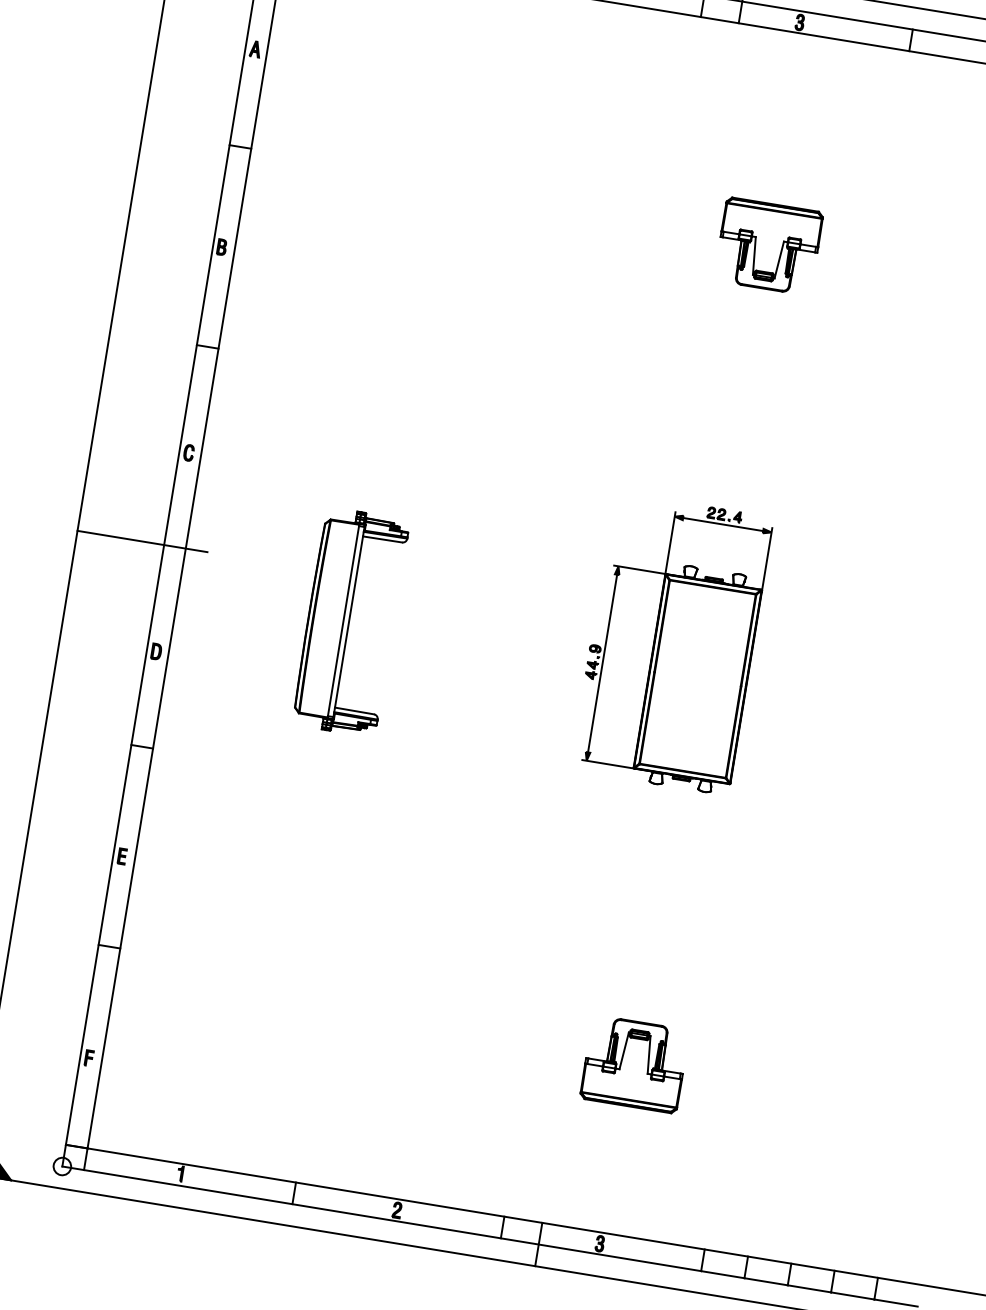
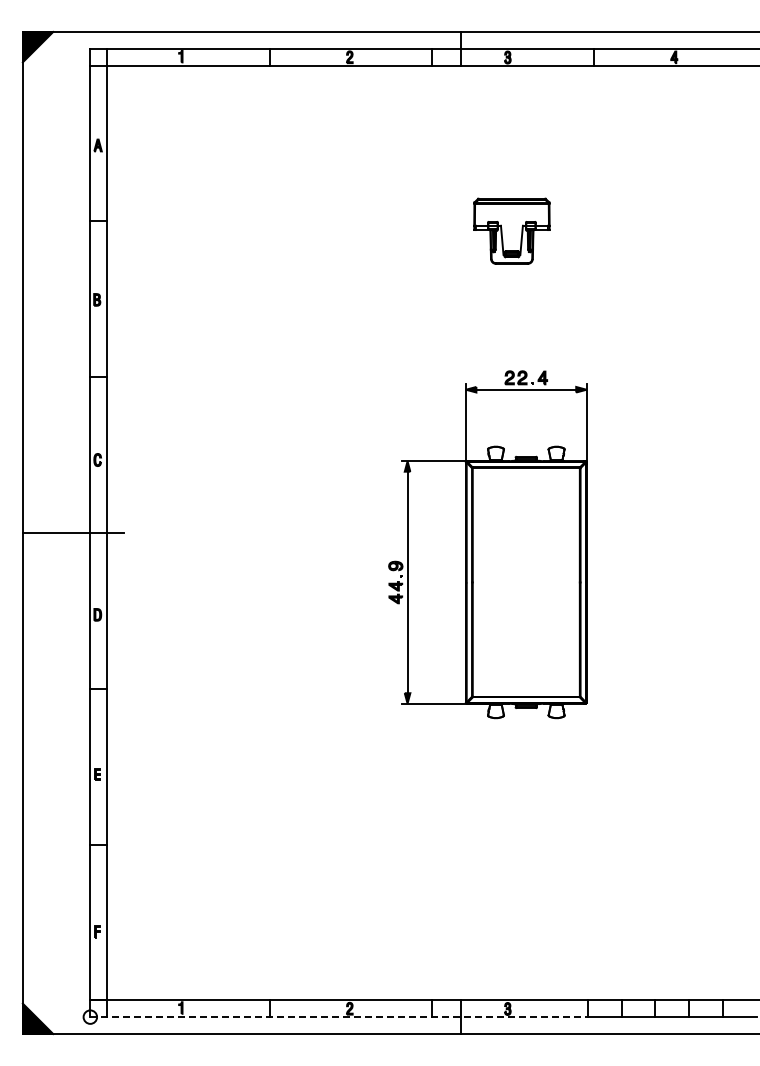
part: (350, 622) -> (241, 568), removed
part: (671, 643) -> (487, 544), size x1.6
part: (634, 1064) -> (511, 868), removed
line: (382, 1219) -> (339, 1017), solid -> dashed

